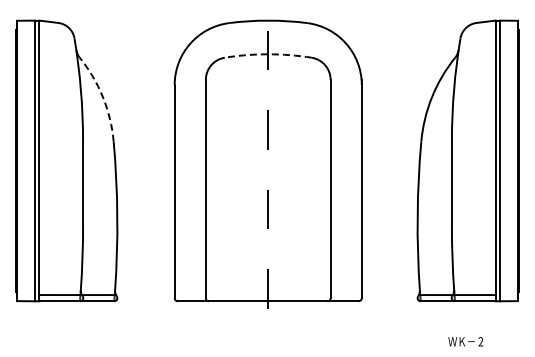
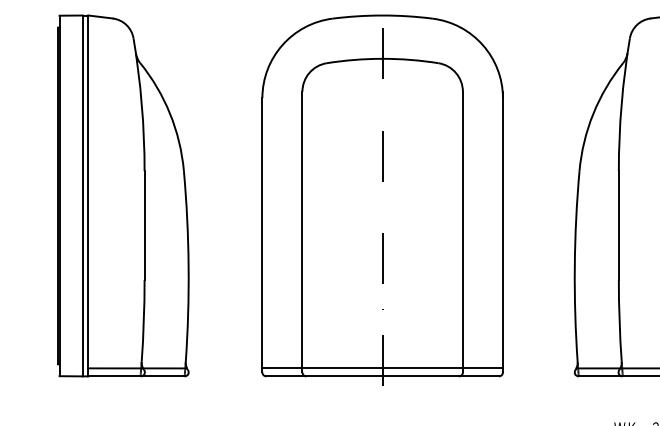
arc: (268, 54) -> (383, 59), dashed -> solid
arc: (102, 97) -> (169, 114), dashed -> solid
line: (267, 295) -> (381, 368), added

